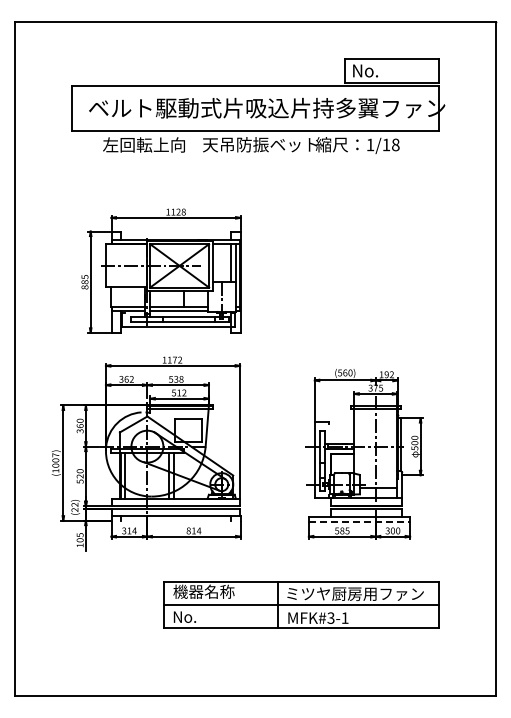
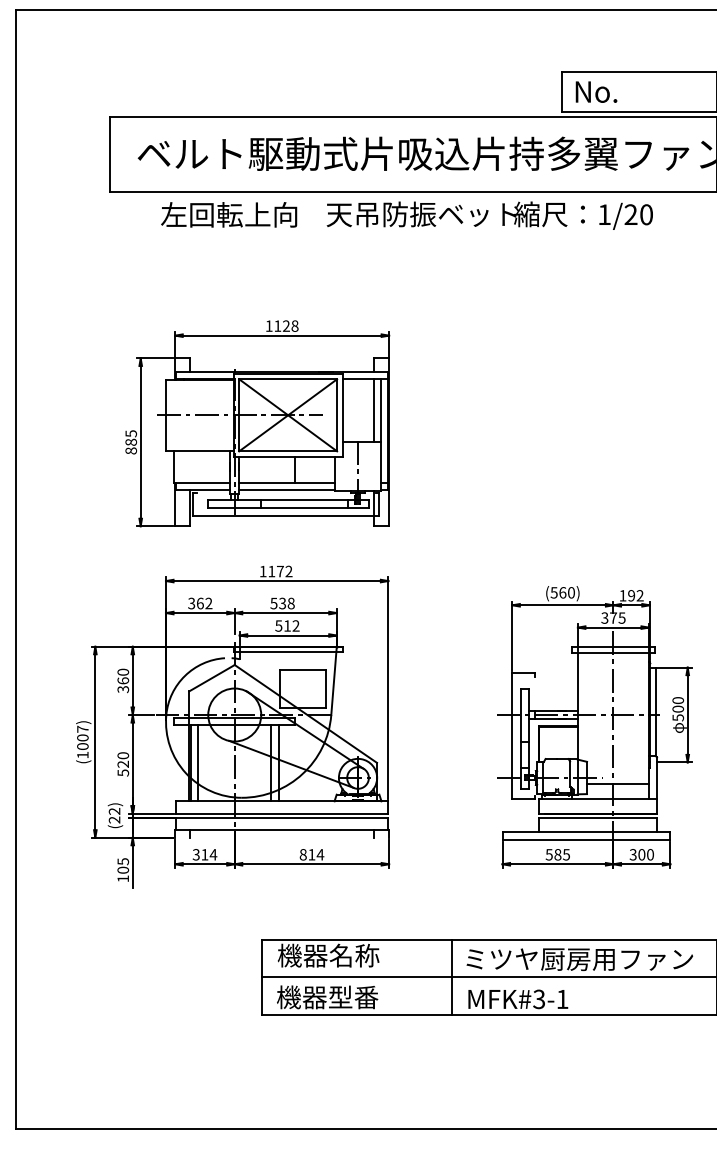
text: (390, 144) -> (637, 214), 1/18 -> 1/20
line: (359, 521) -> (586, 839), dashed -> solid
text: (203, 616) -> (327, 996), No. -> 機器型番

